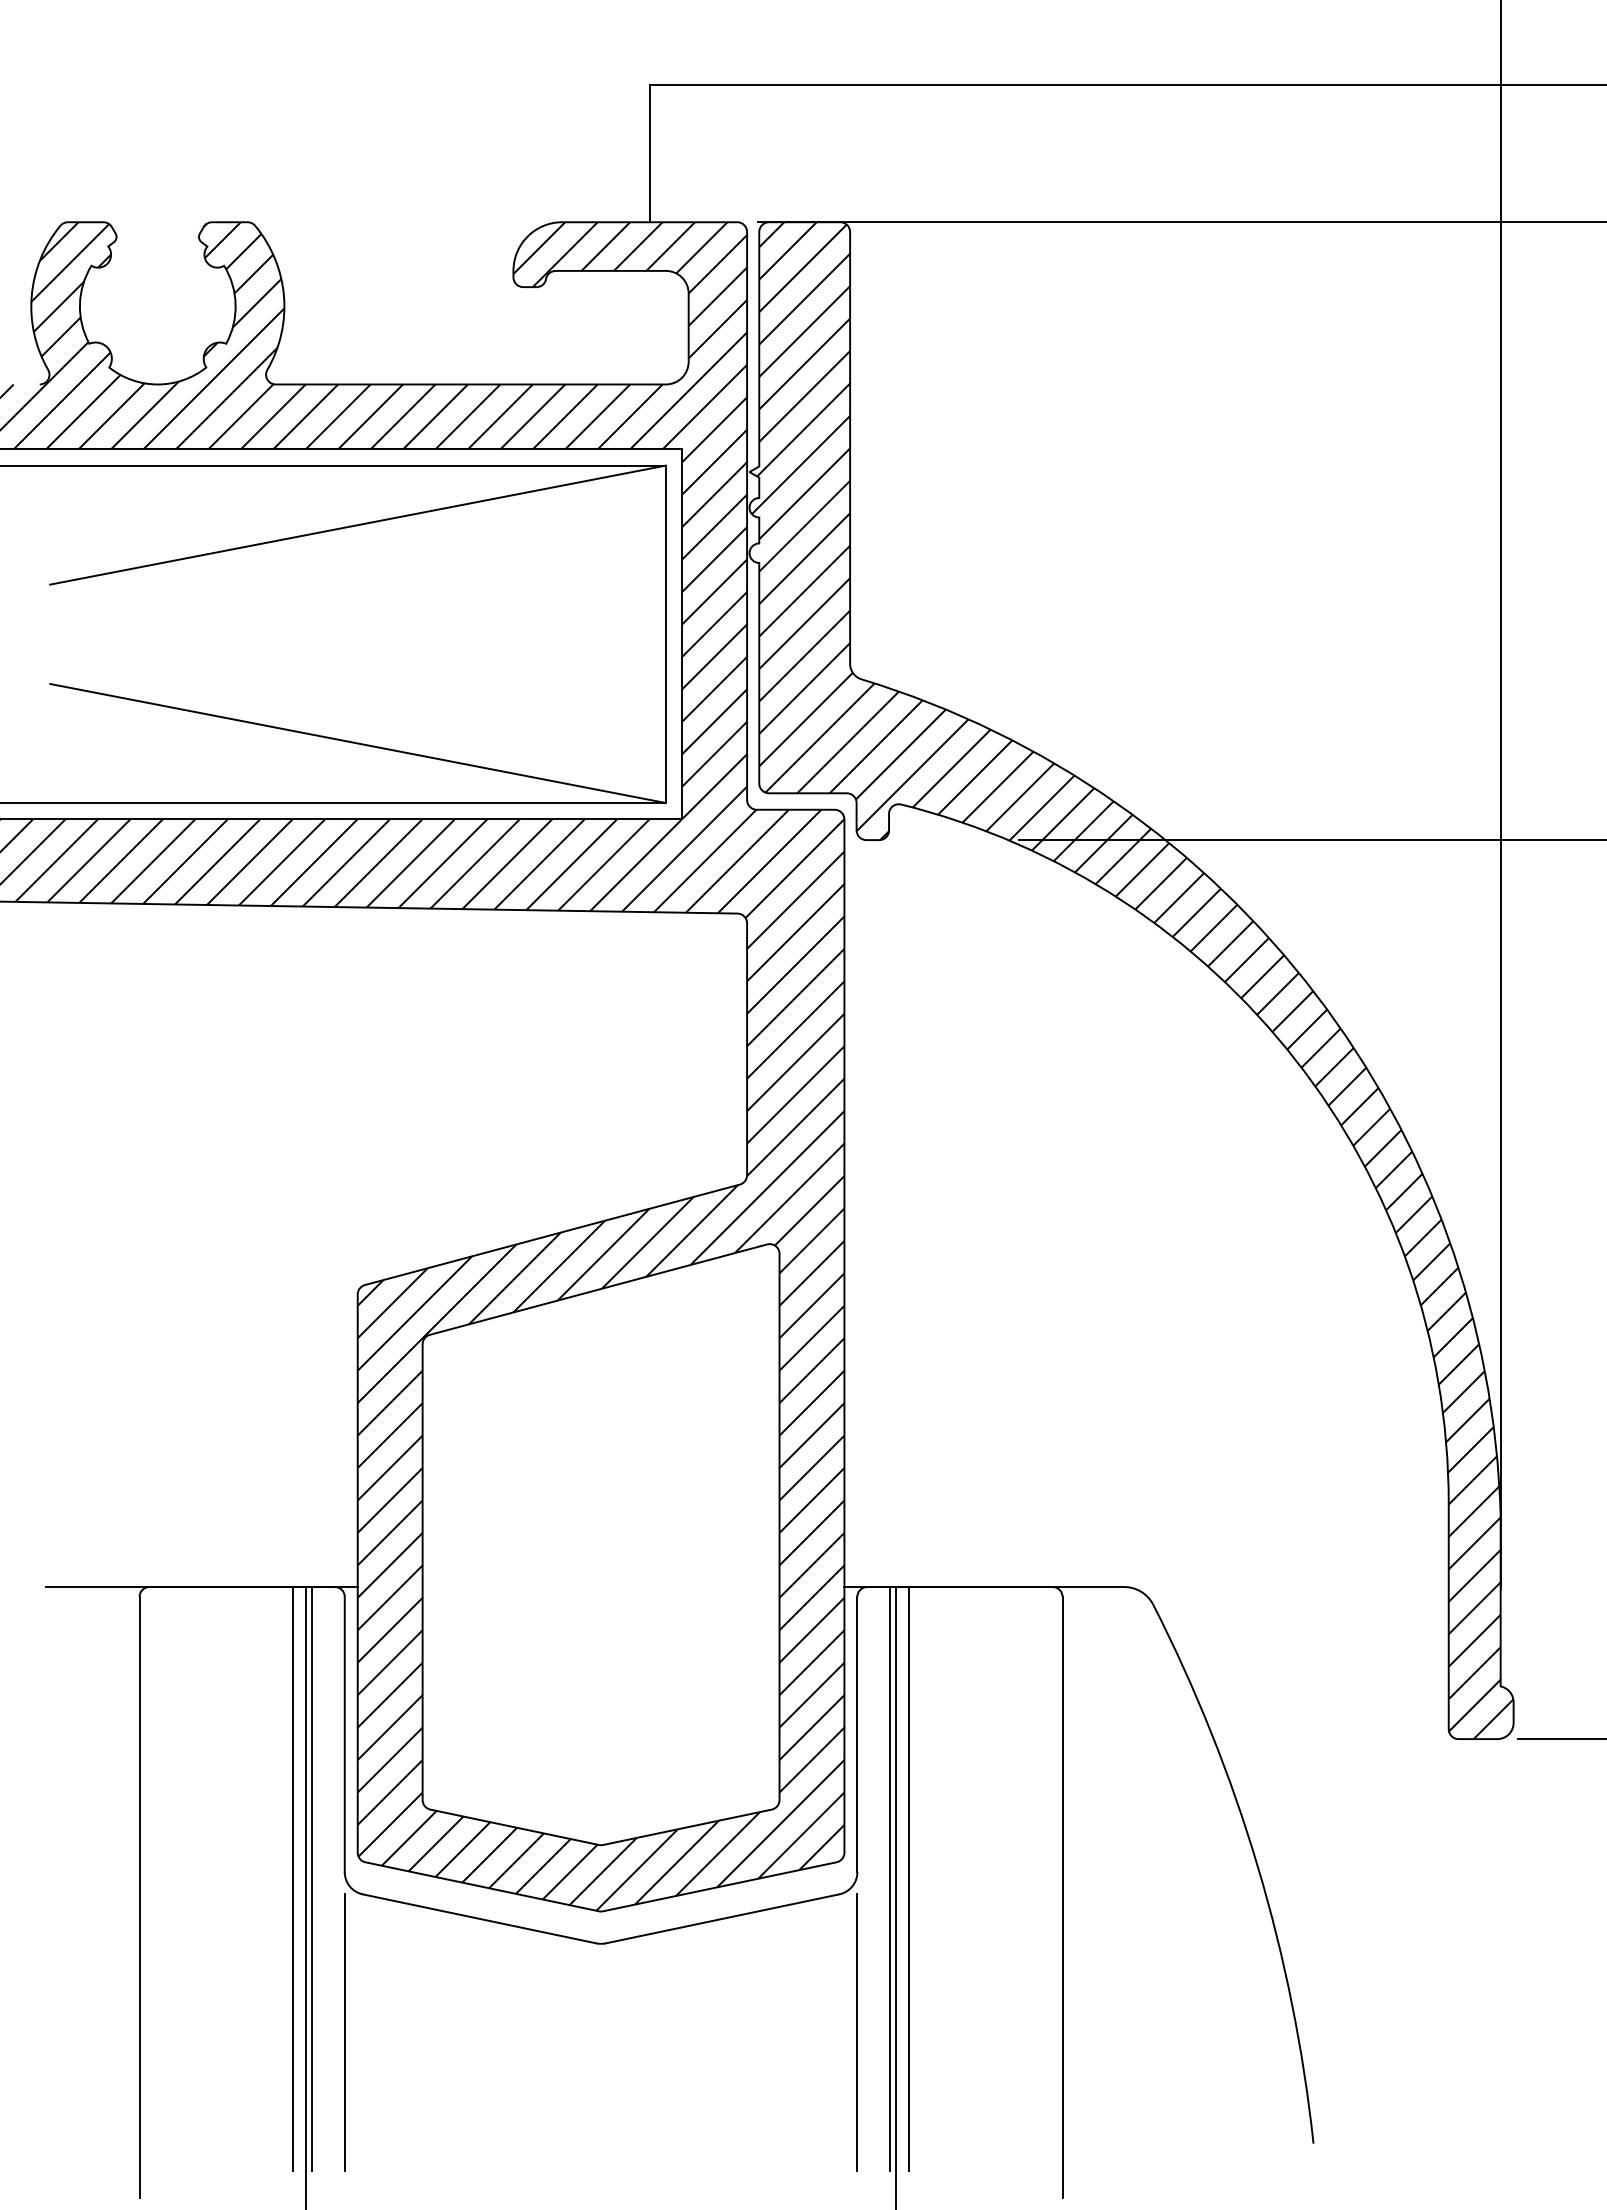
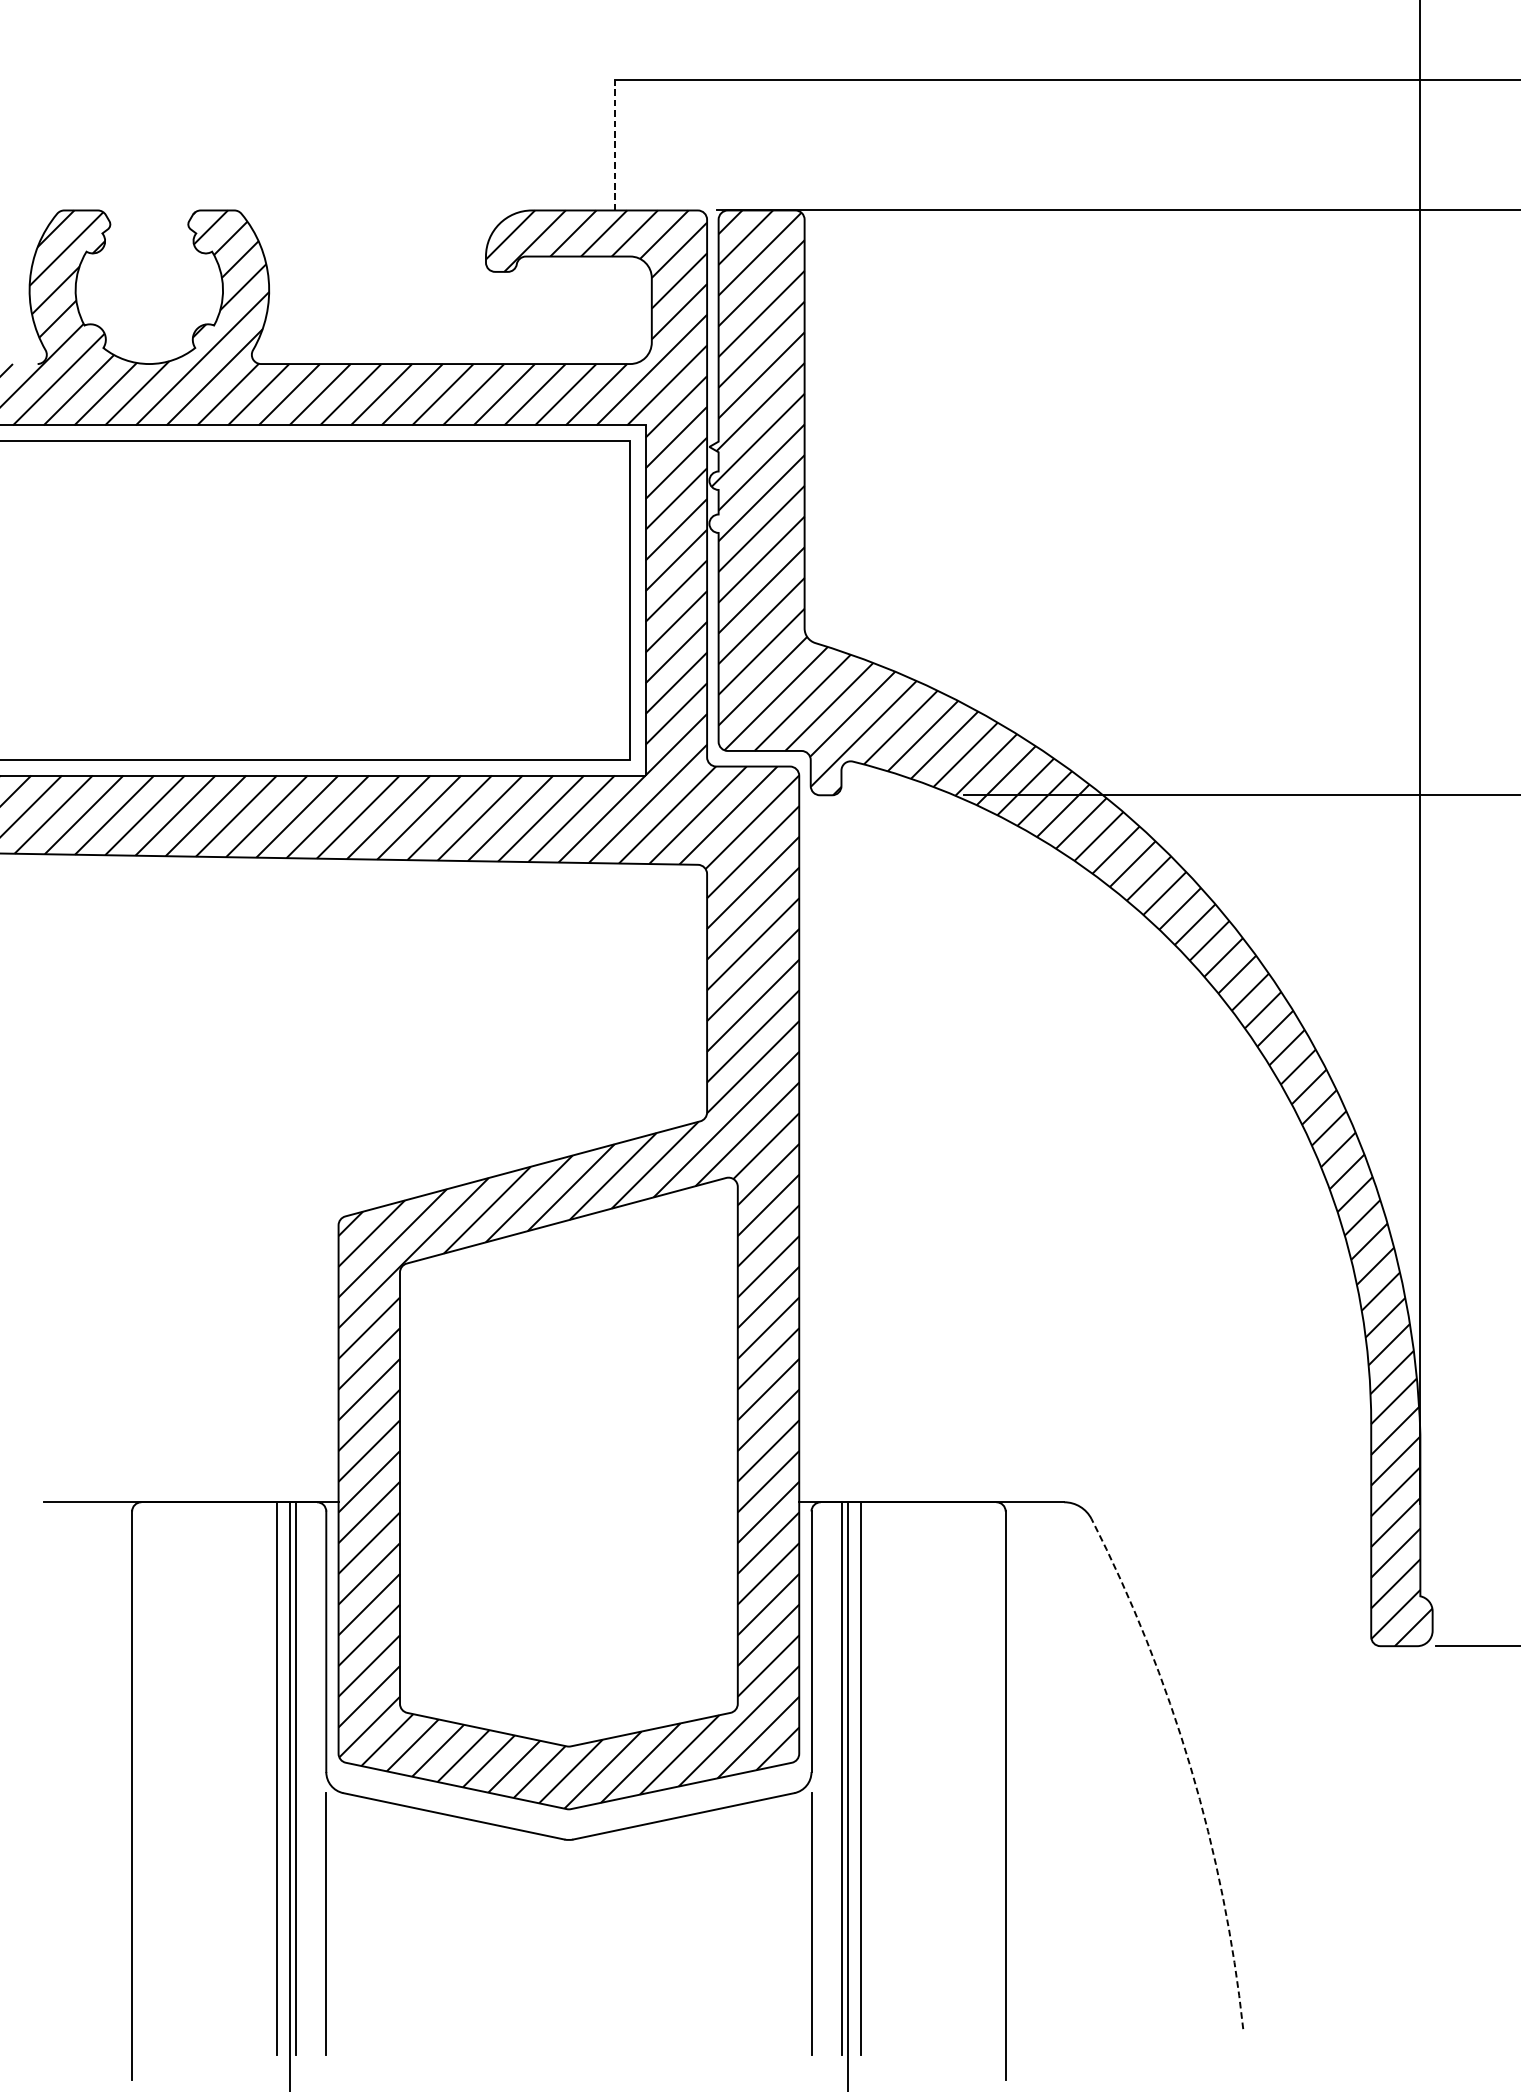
line: (649, 153) -> (614, 145), solid -> dashed
line: (357, 524) -> (338, 496), removed
line: (357, 743) -> (338, 703), removed
arc: (1257, 1866) -> (1190, 1766), solid -> dashed

